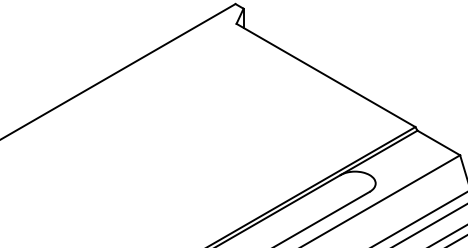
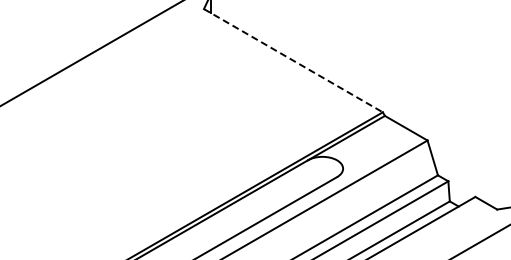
line: (326, 75) -> (293, 60), solid -> dashed

